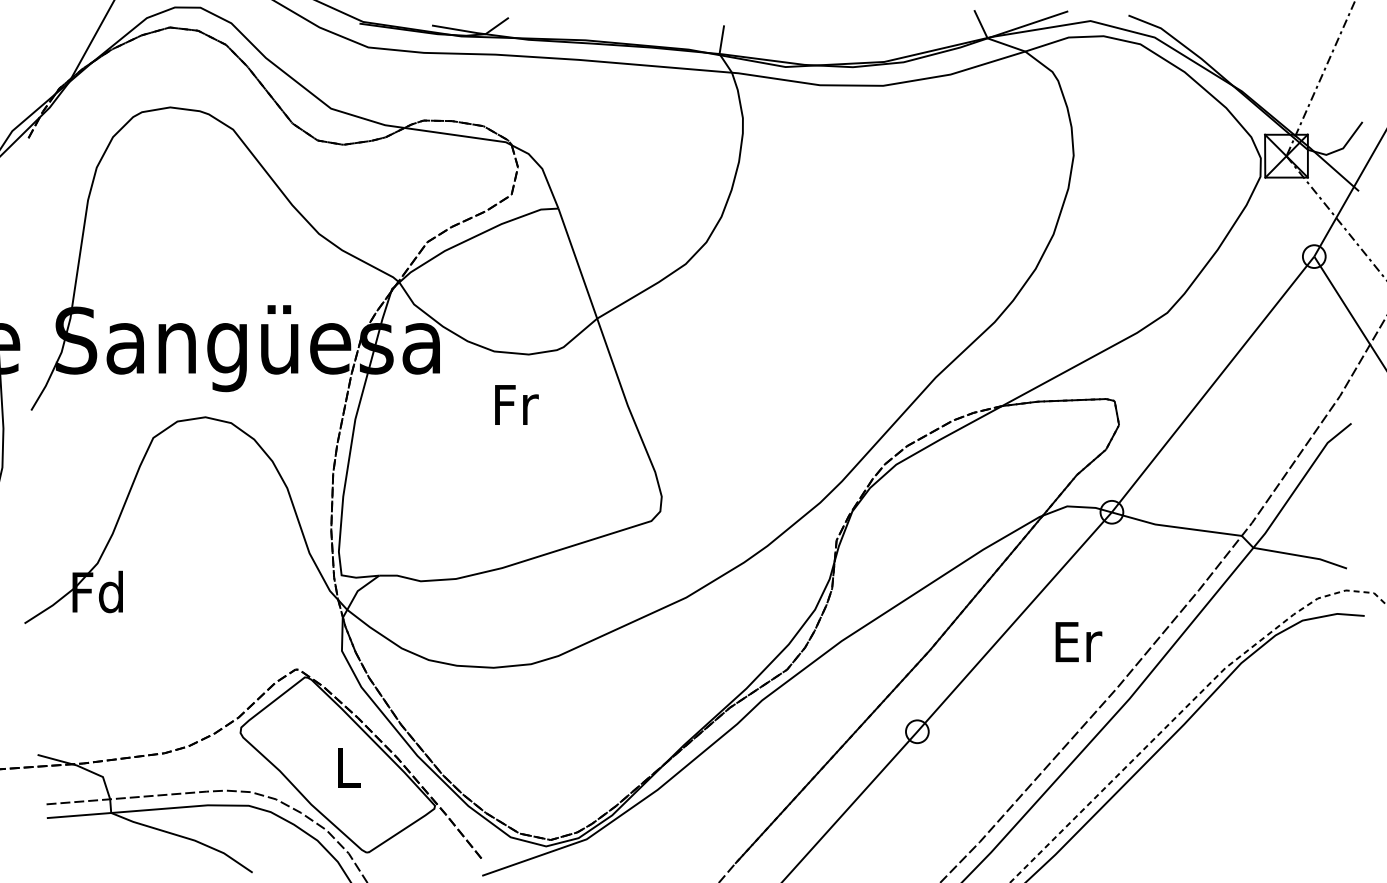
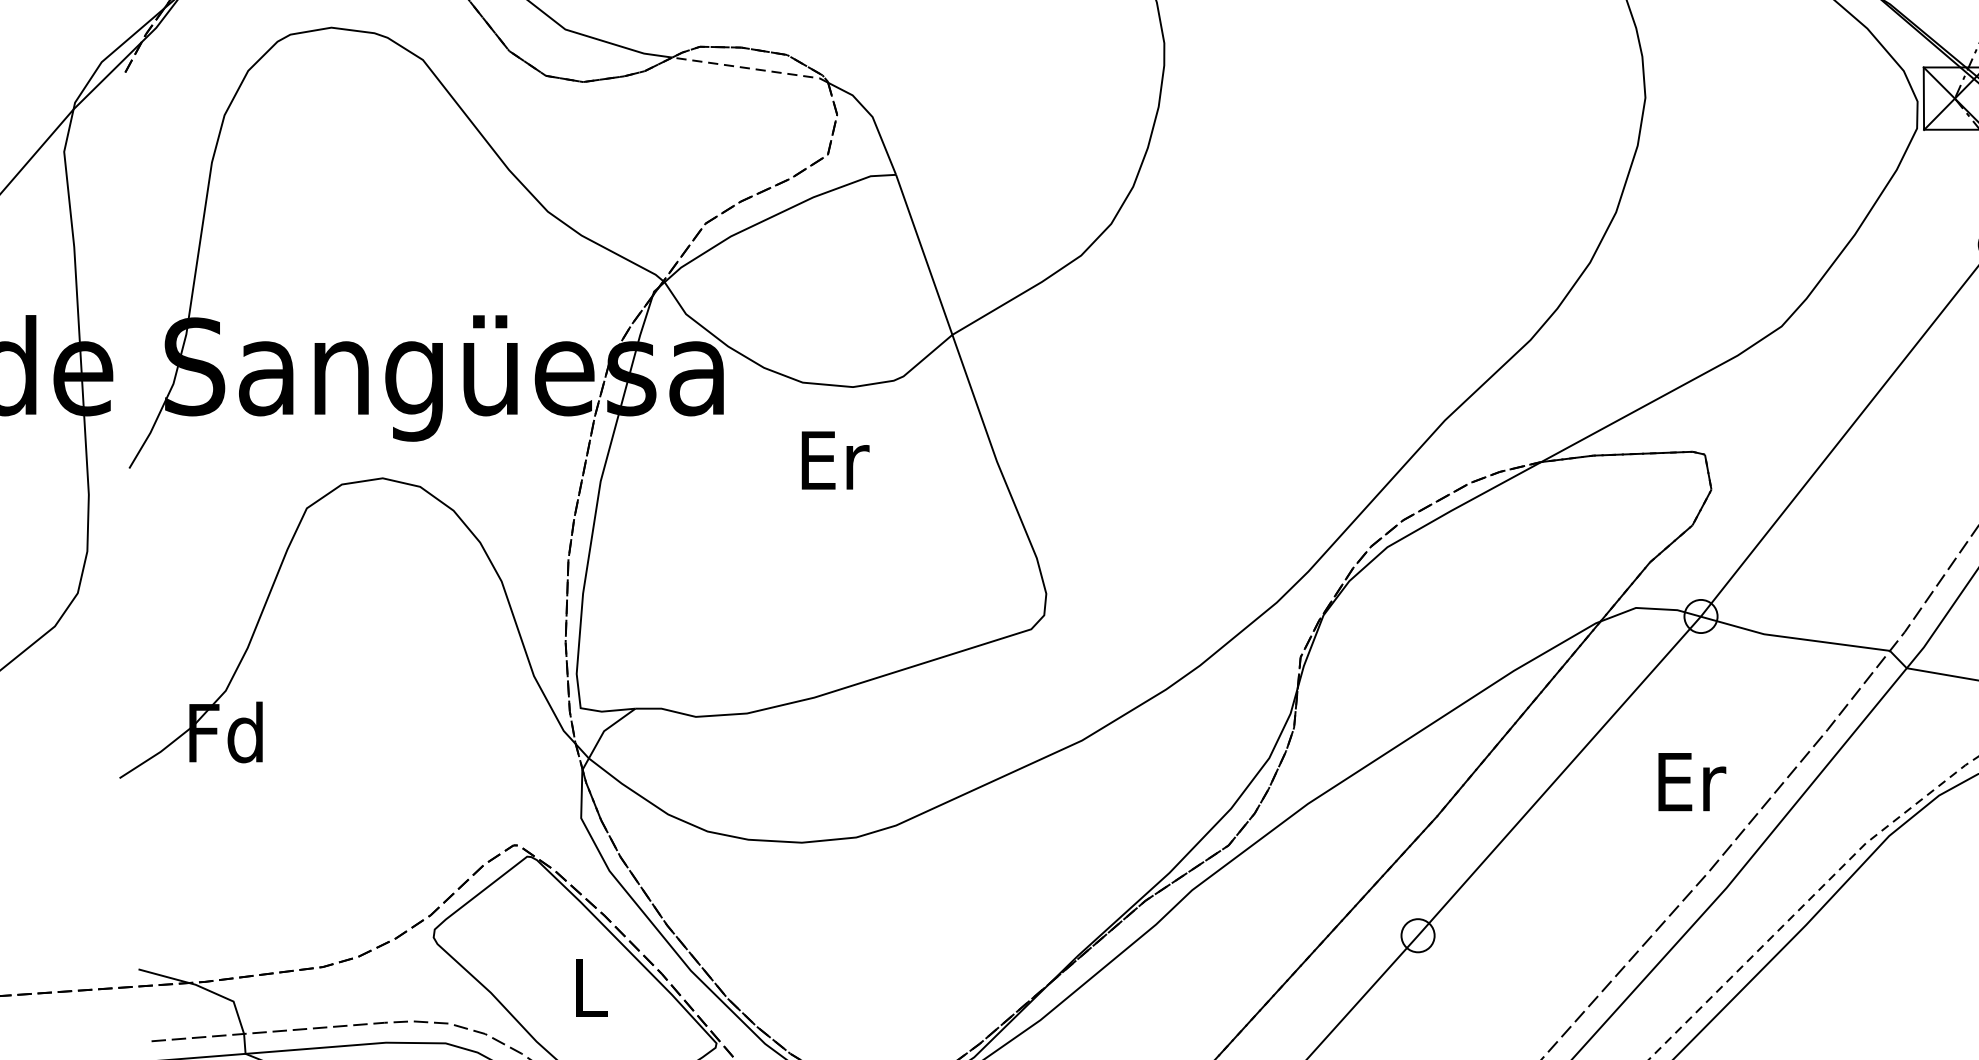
line: (458, 135) -> (750, 68), solid -> dashed
text: (516, 404) -> (835, 459), Fr -> Er
text: (1078, 641) -> (1691, 781), moved

